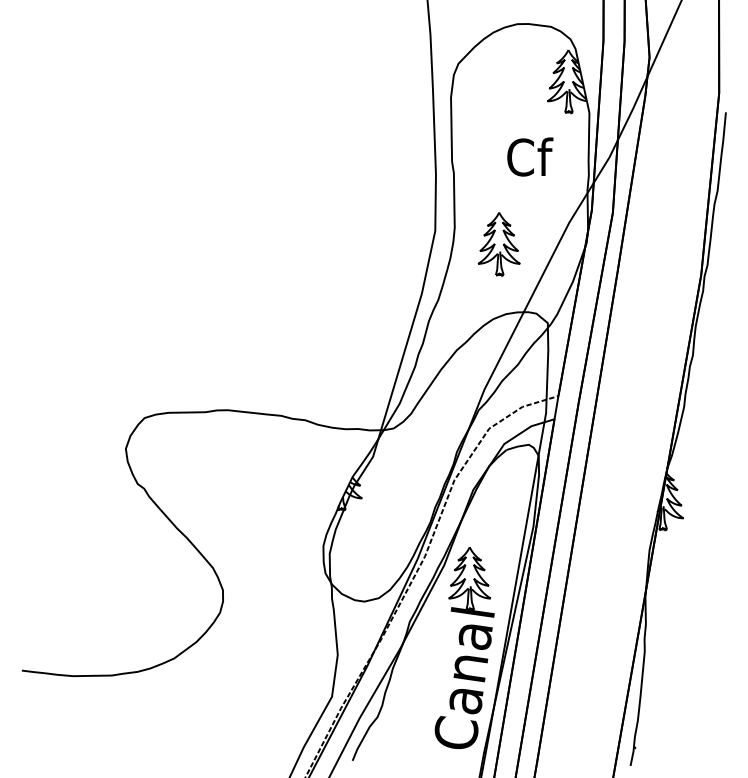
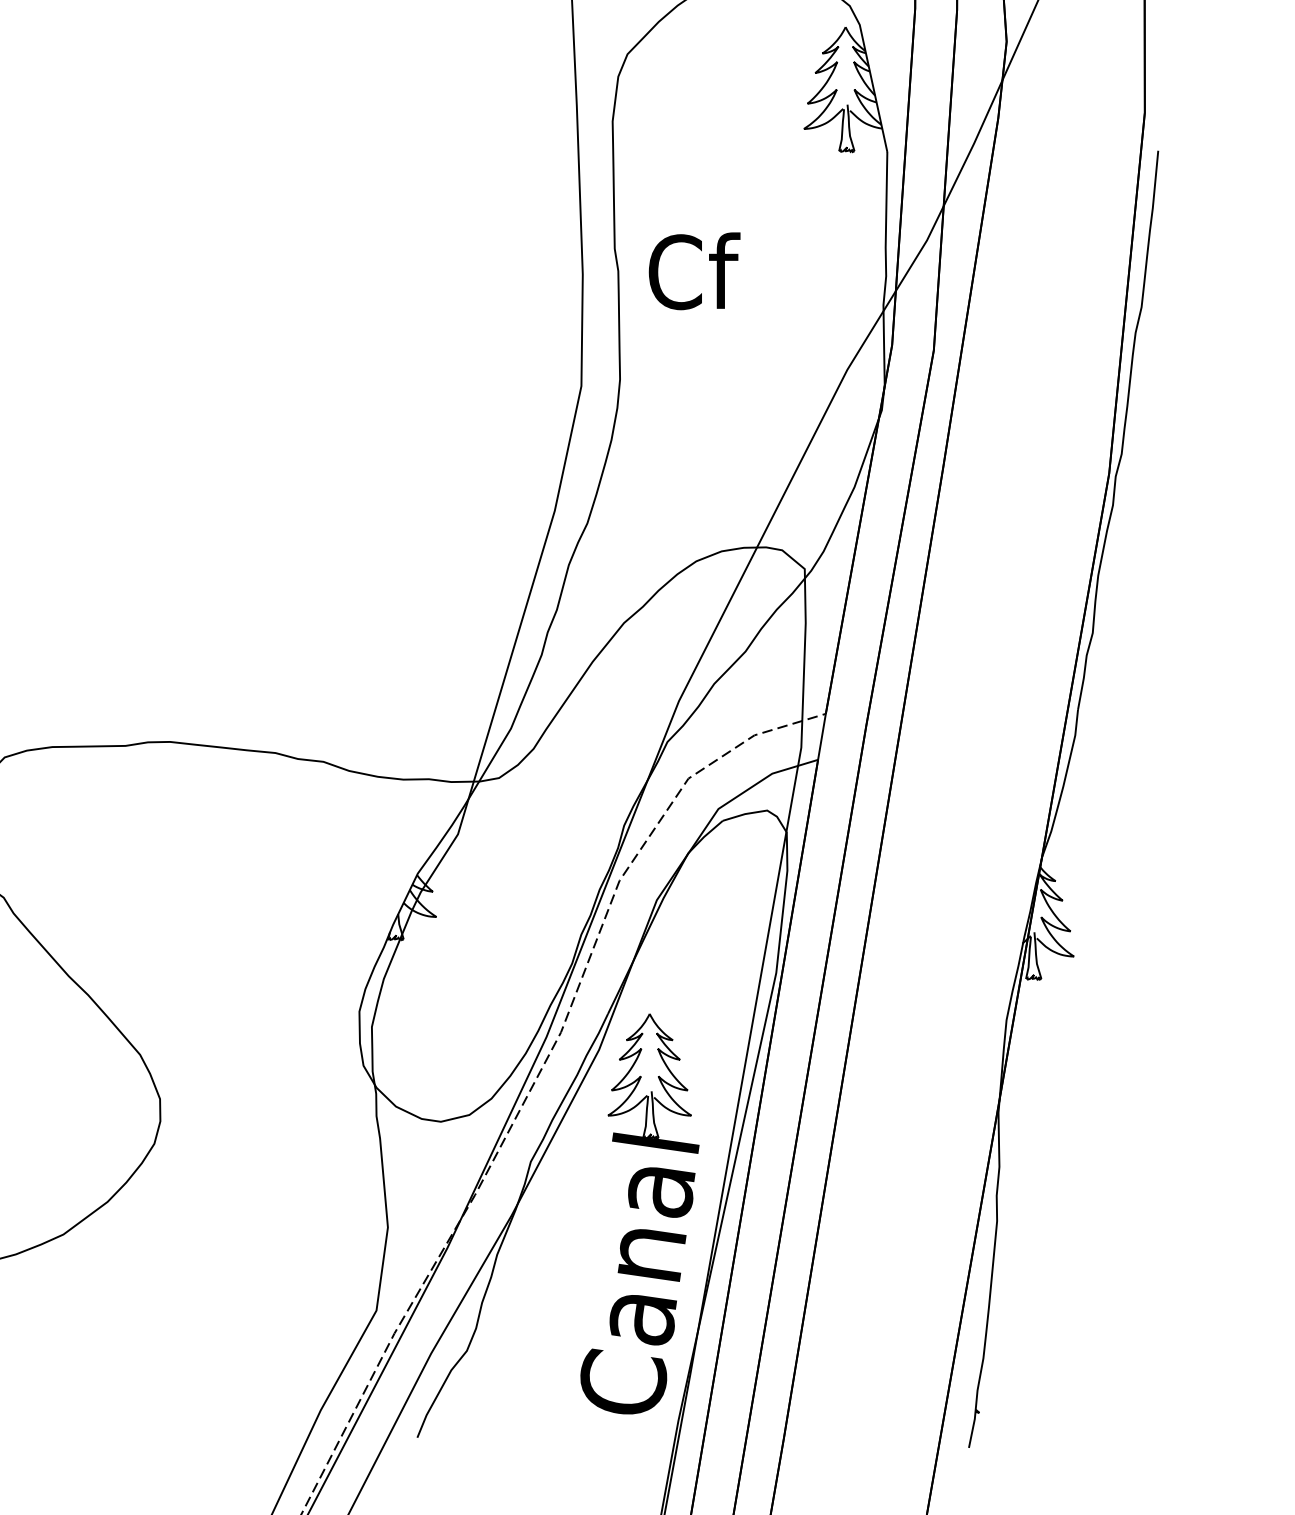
text: (530, 156) -> (694, 270), moved
part: (498, 244) -> (706, 413), removed

